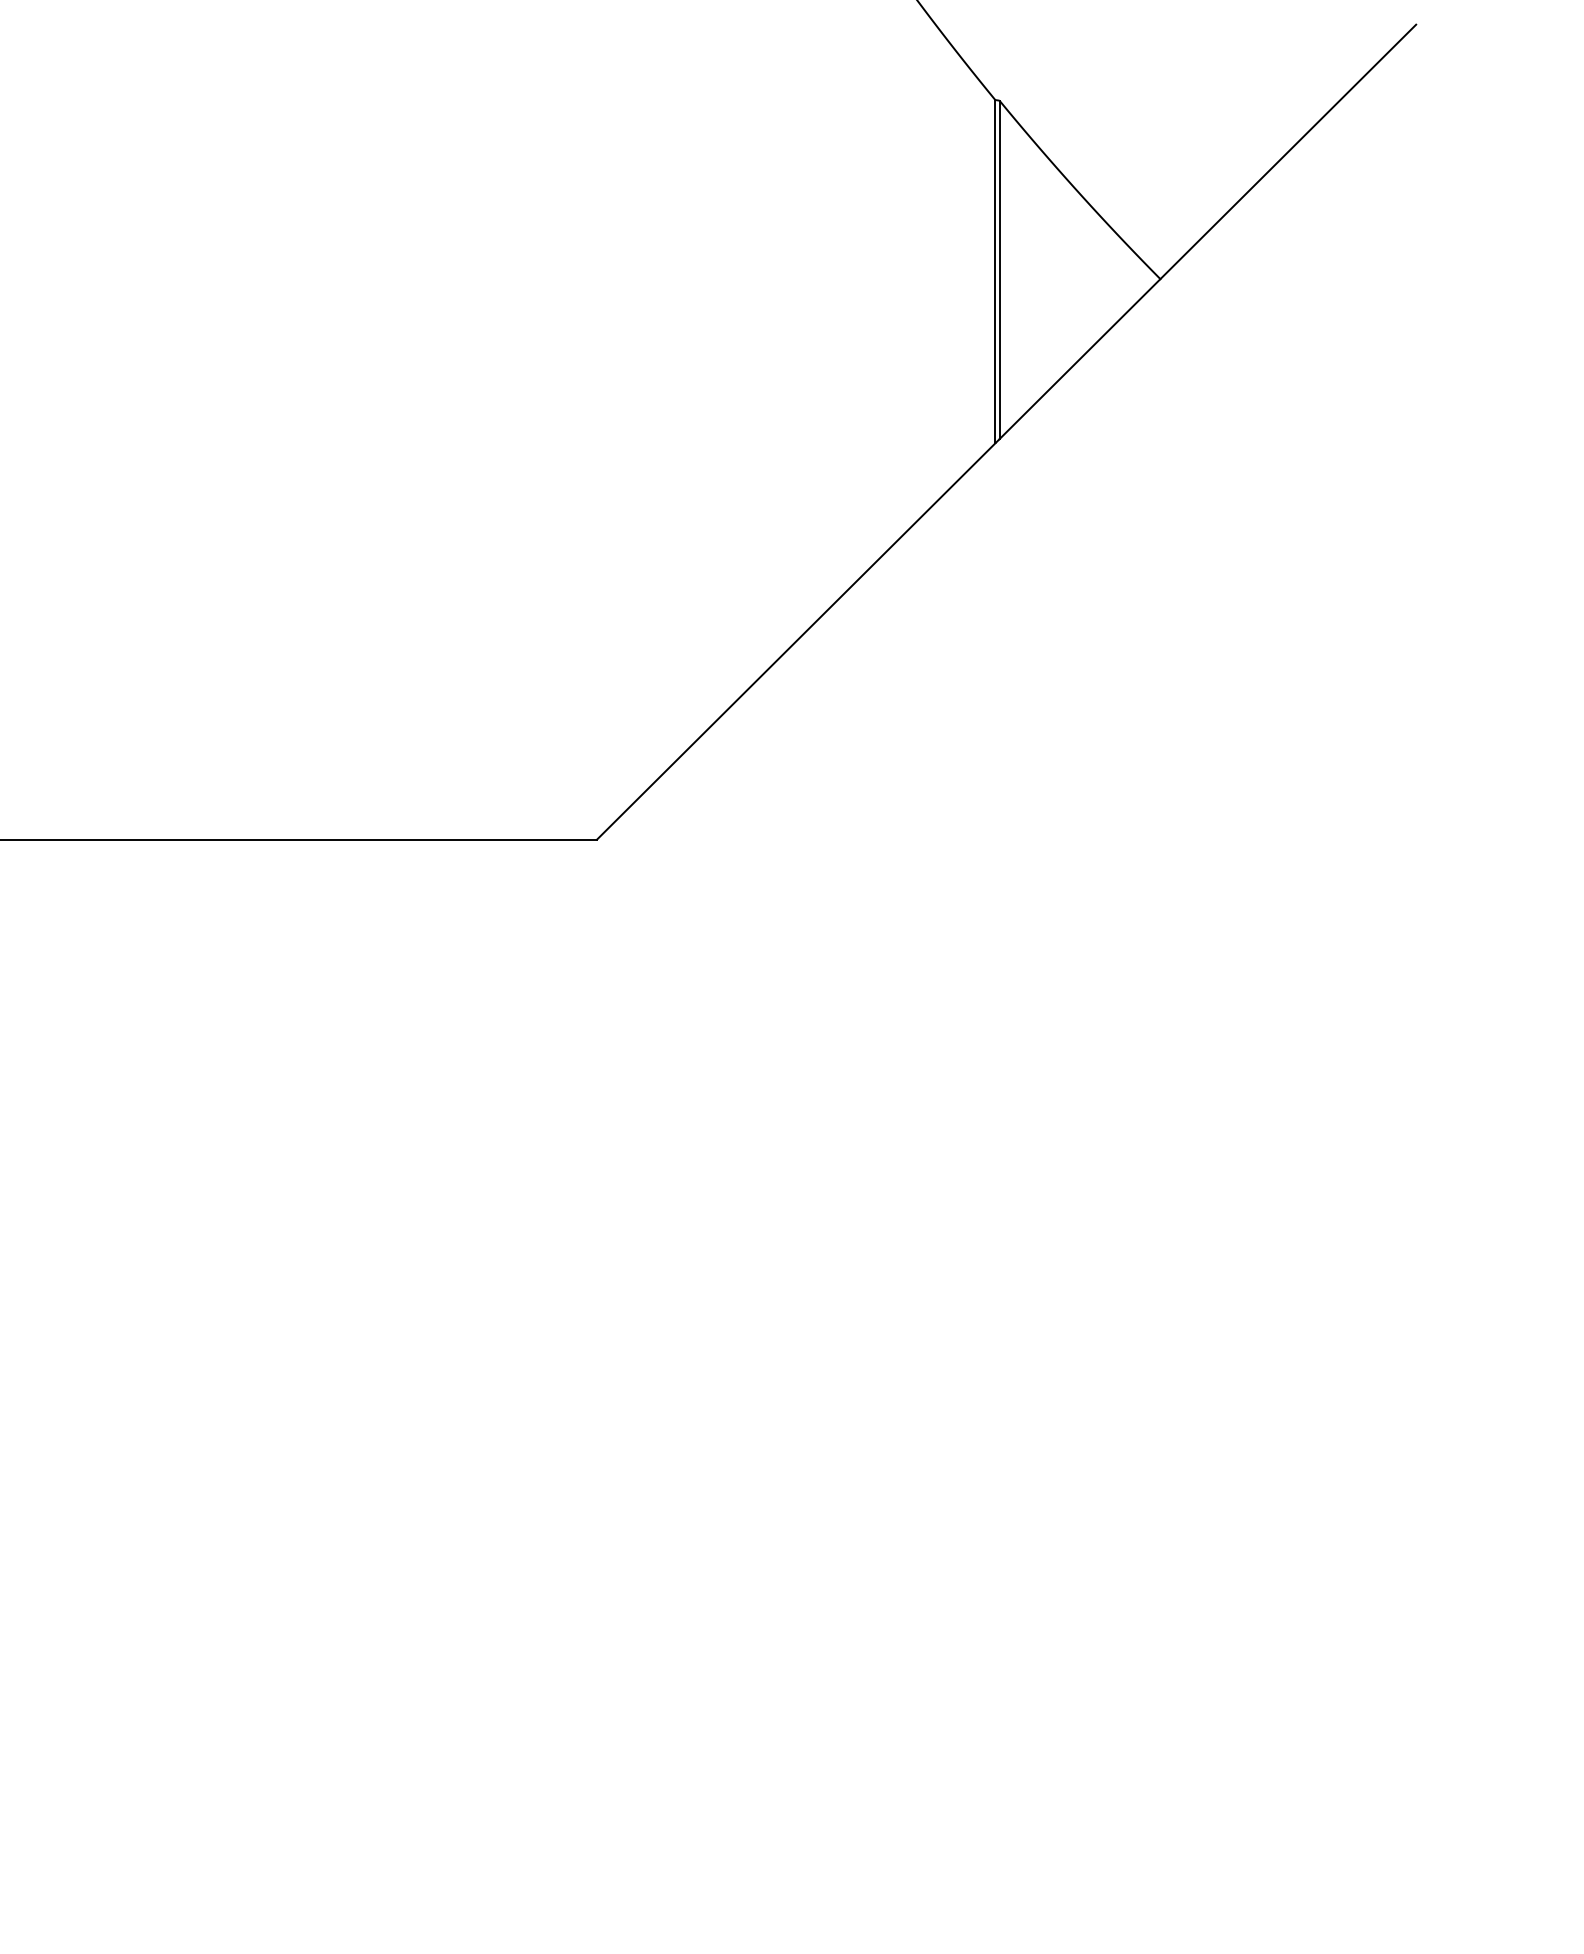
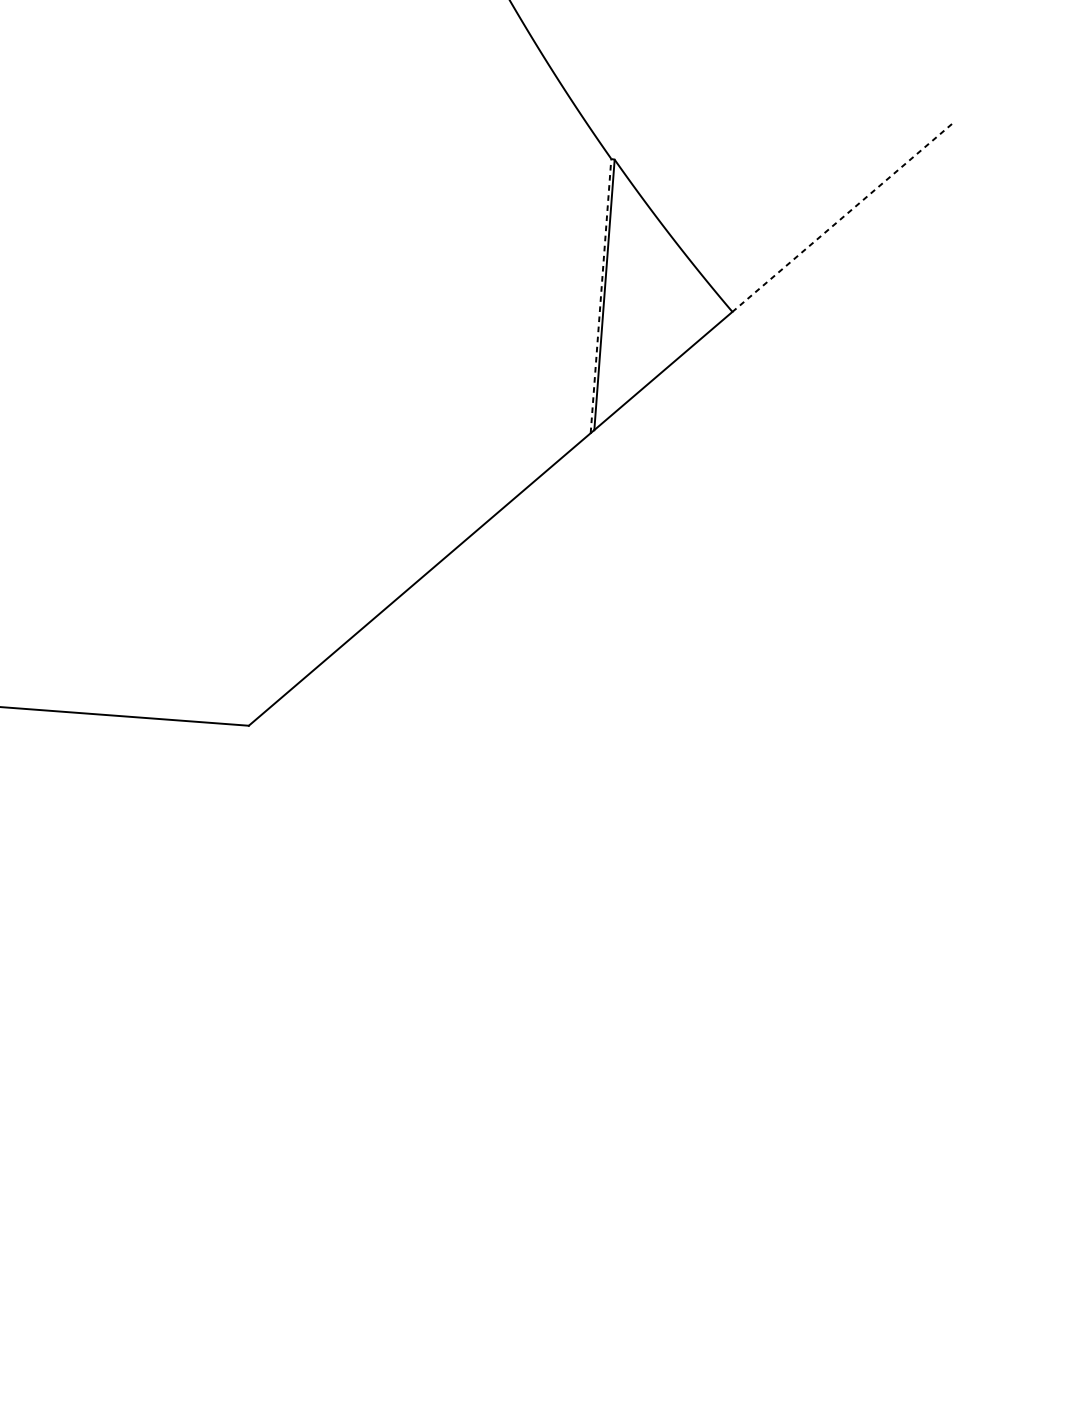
line: (1287, 152) -> (841, 218), solid -> dashed
line: (995, 271) -> (601, 295), solid -> dashed

